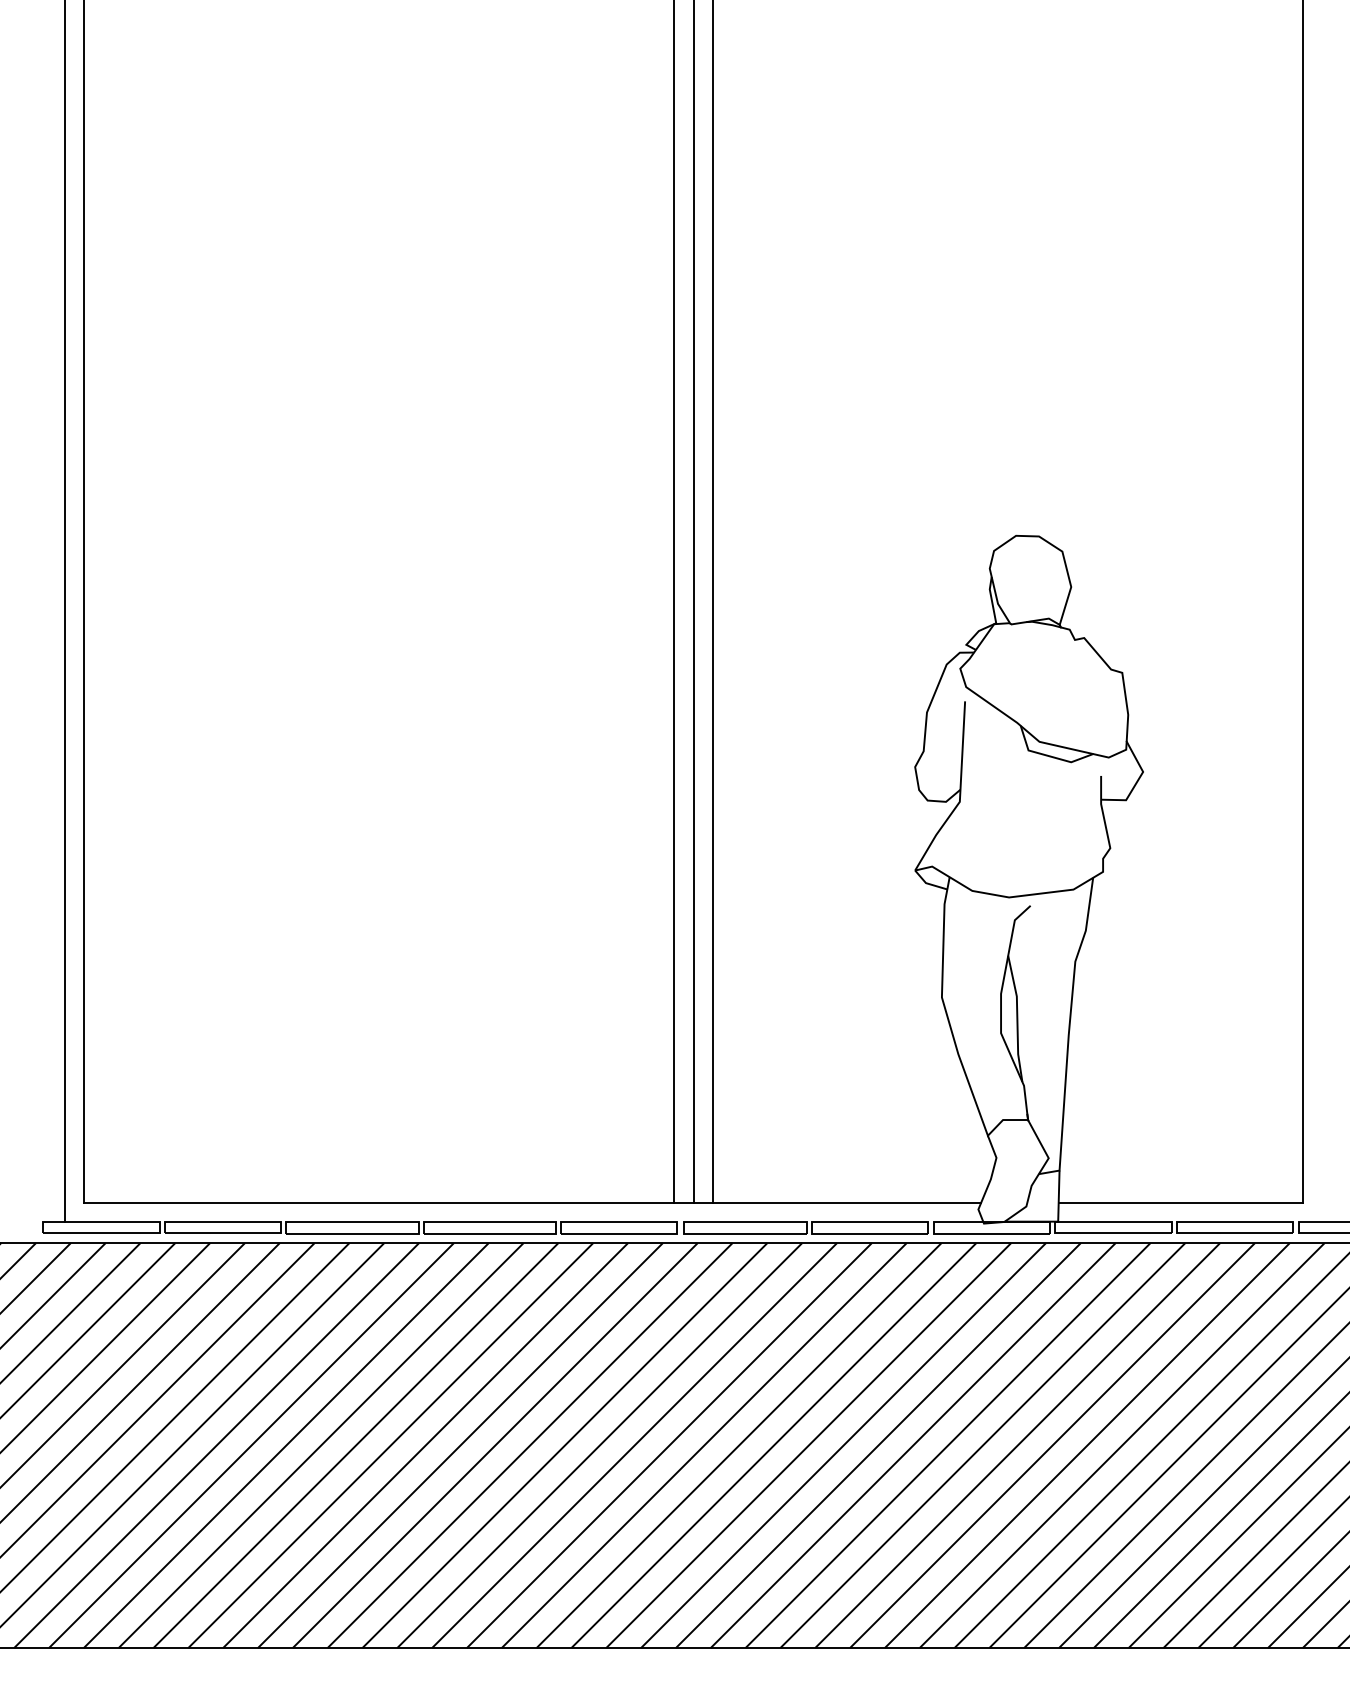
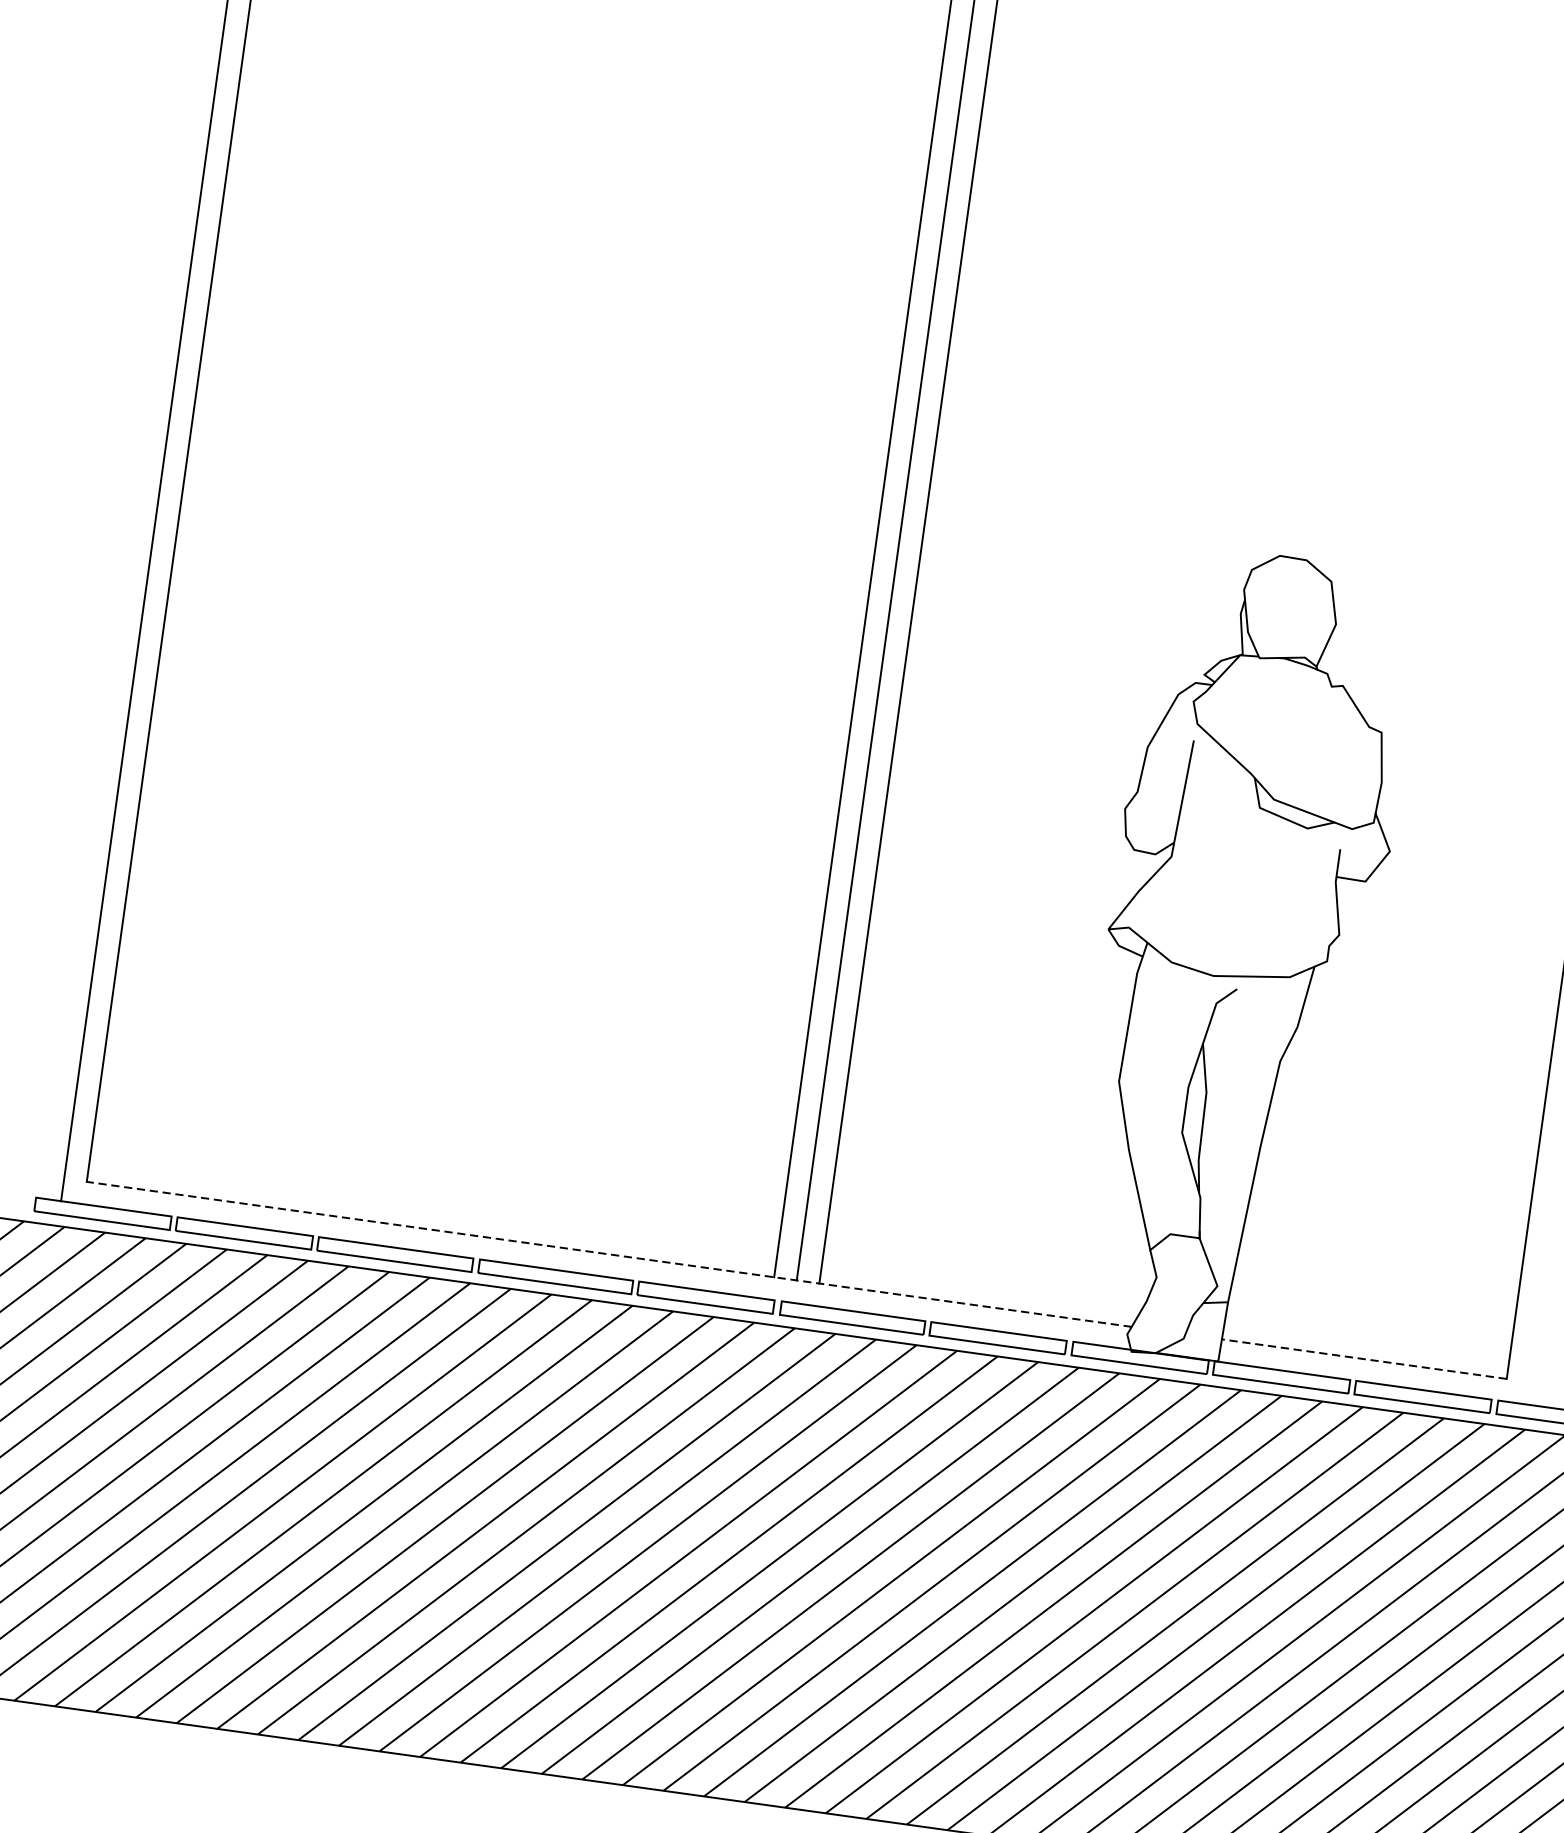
line: (532, 1202) -> (608, 1254), solid -> dashed
line: (1180, 1202) -> (1363, 1358), solid -> dashed

